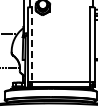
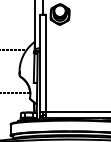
line: (32, 45) -> (46, 64), dashed -> solid

